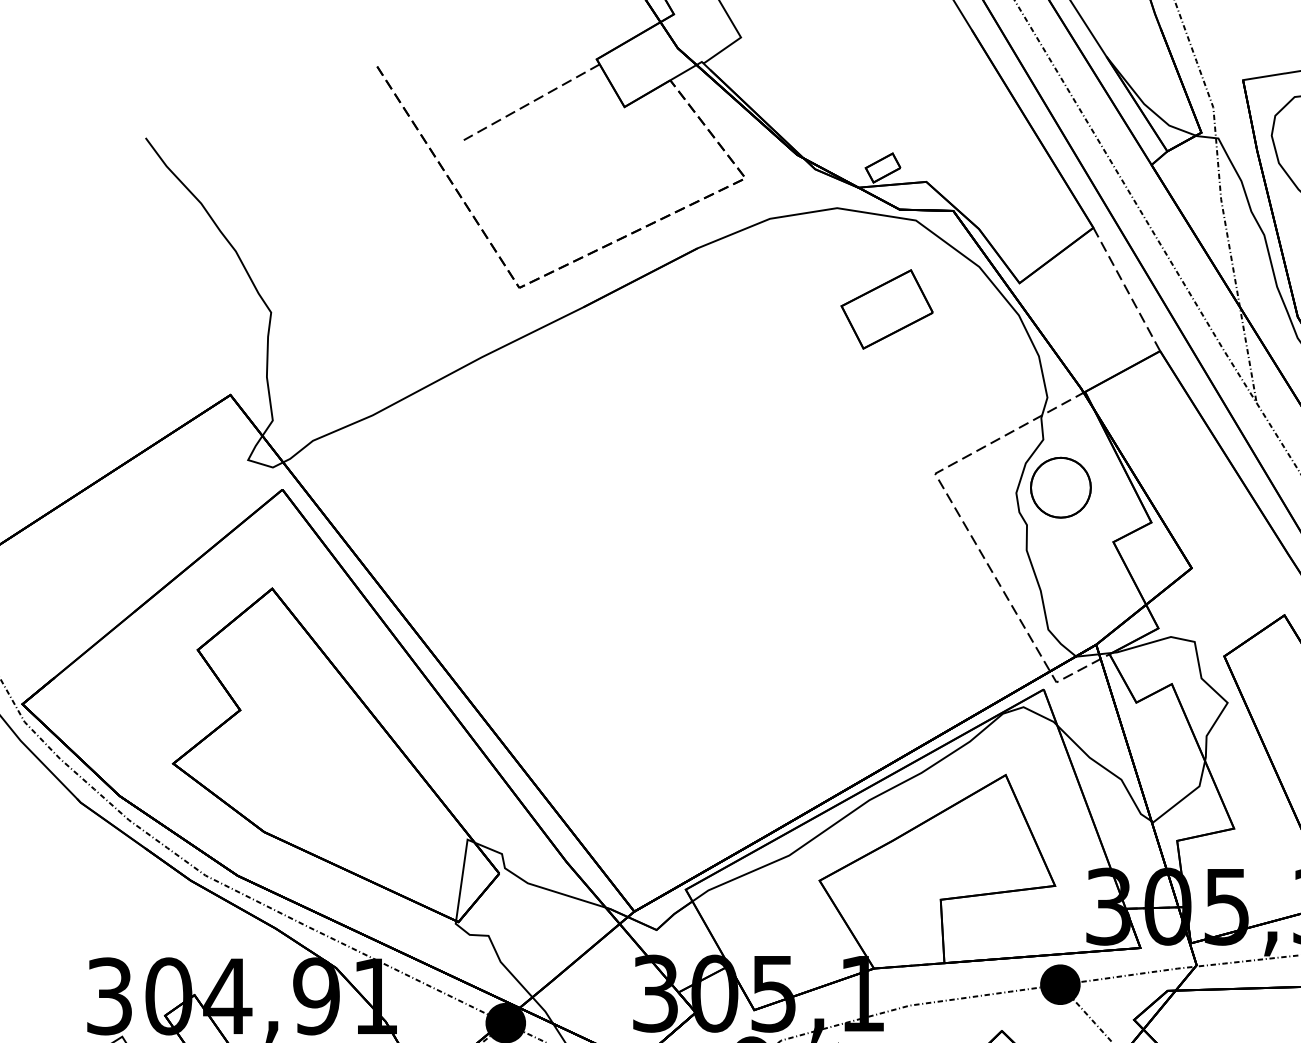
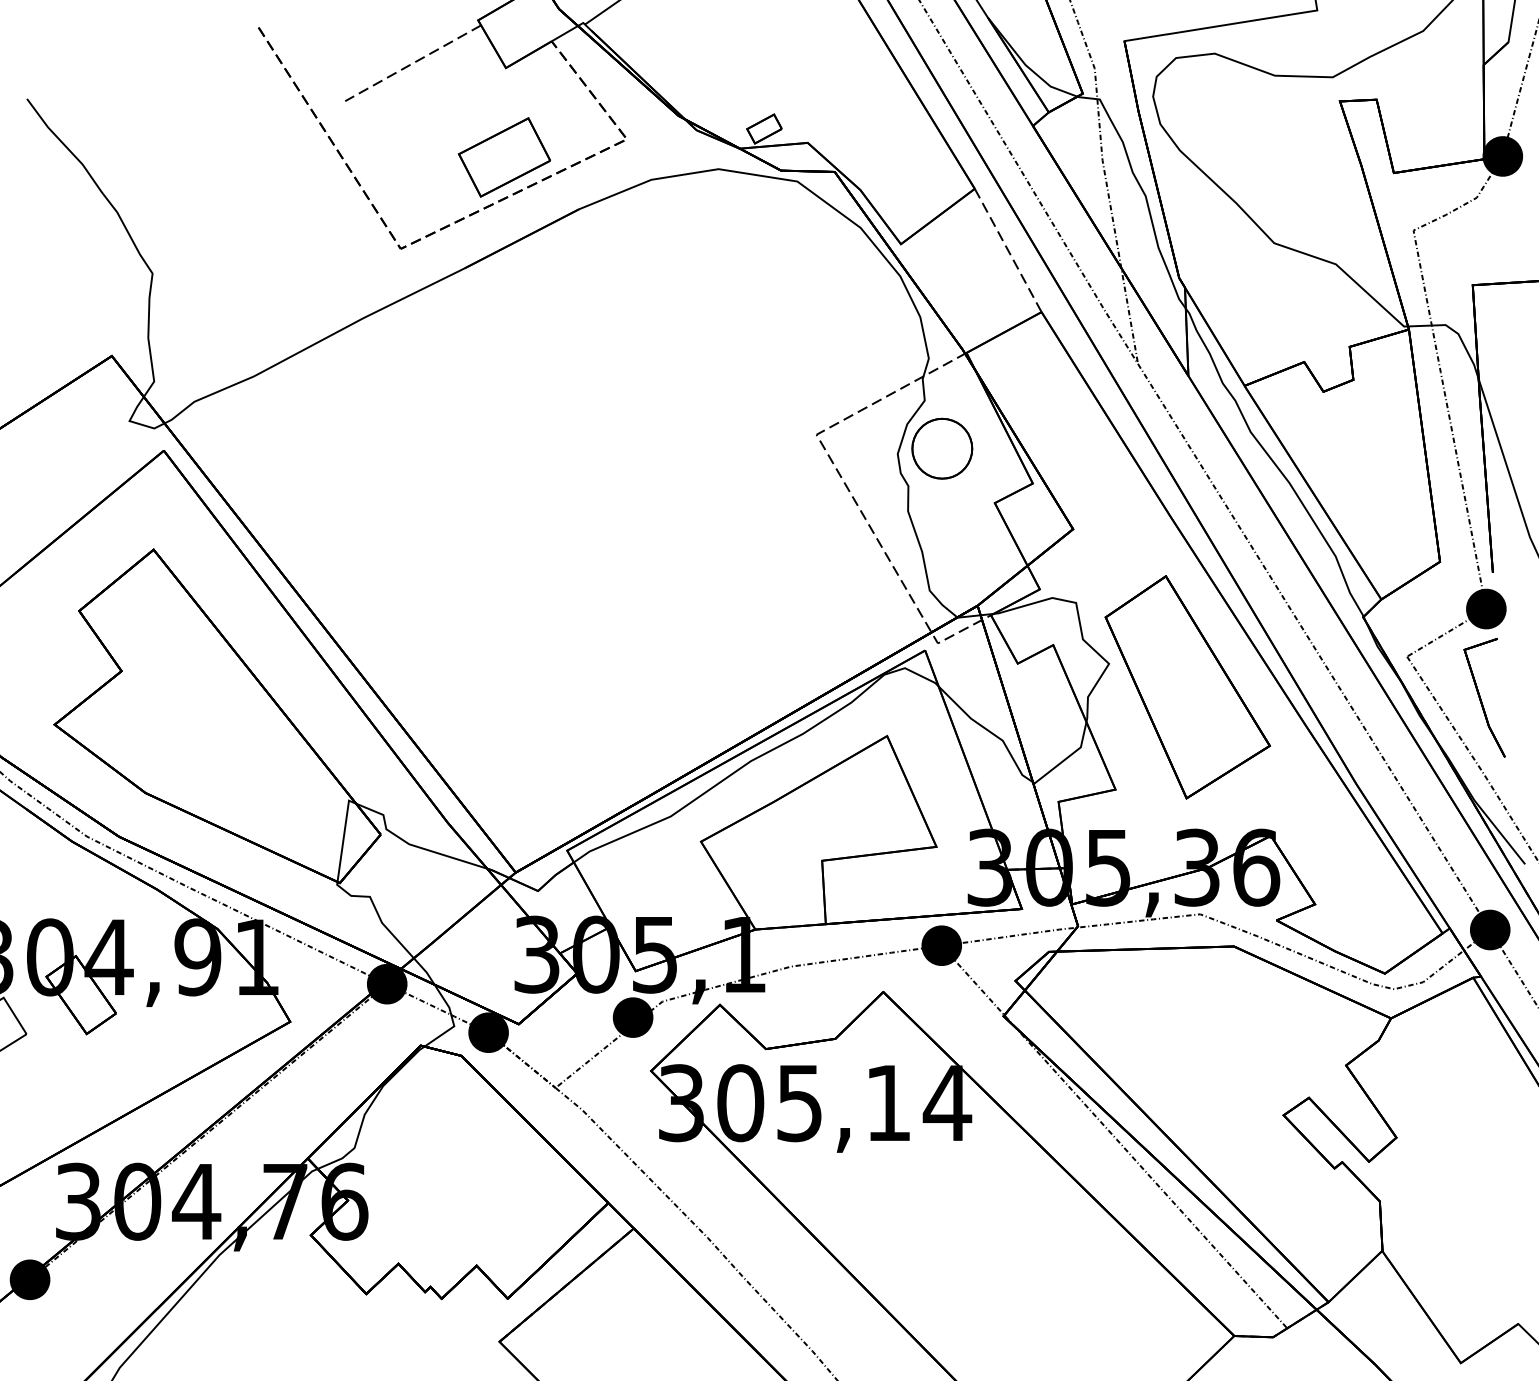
part: (886, 309) -> (503, 157), moved

